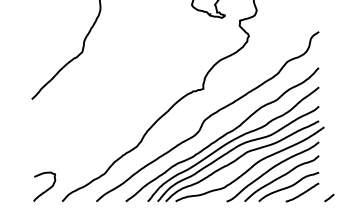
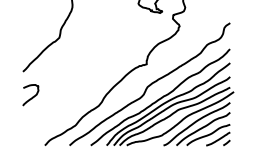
curve: (47, 188) -> (32, 96), moved
line: (329, 197) -> (226, 142), moved

